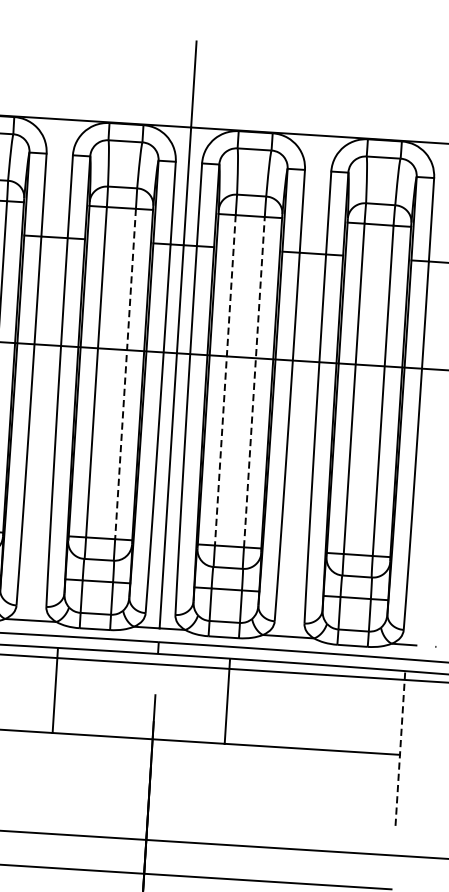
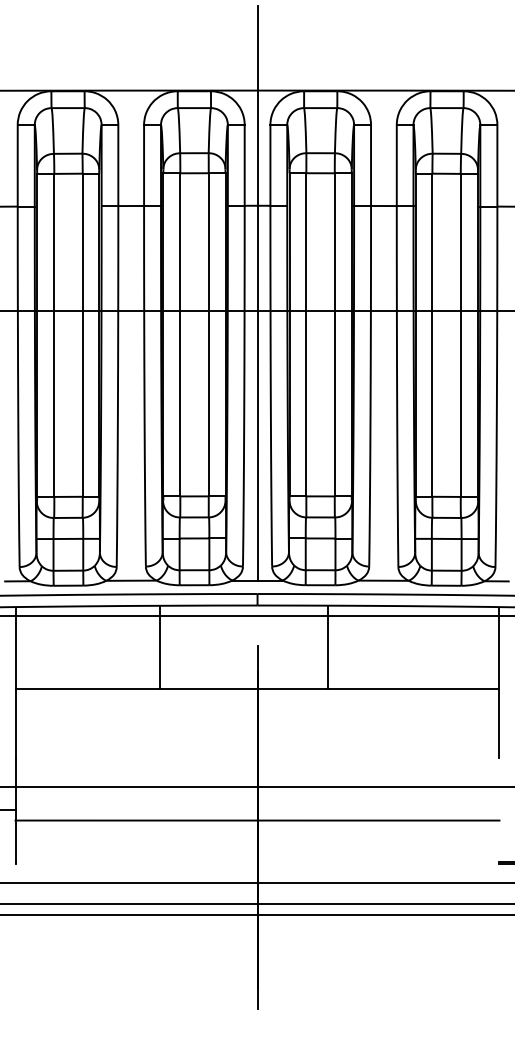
line: (125, 373) -> (208, 334), dashed -> solid
line: (225, 380) -> (306, 334), dashed -> solid
line: (254, 381) -> (334, 334), dashed -> solid
line: (400, 748) -> (499, 682), dashed -> solid

